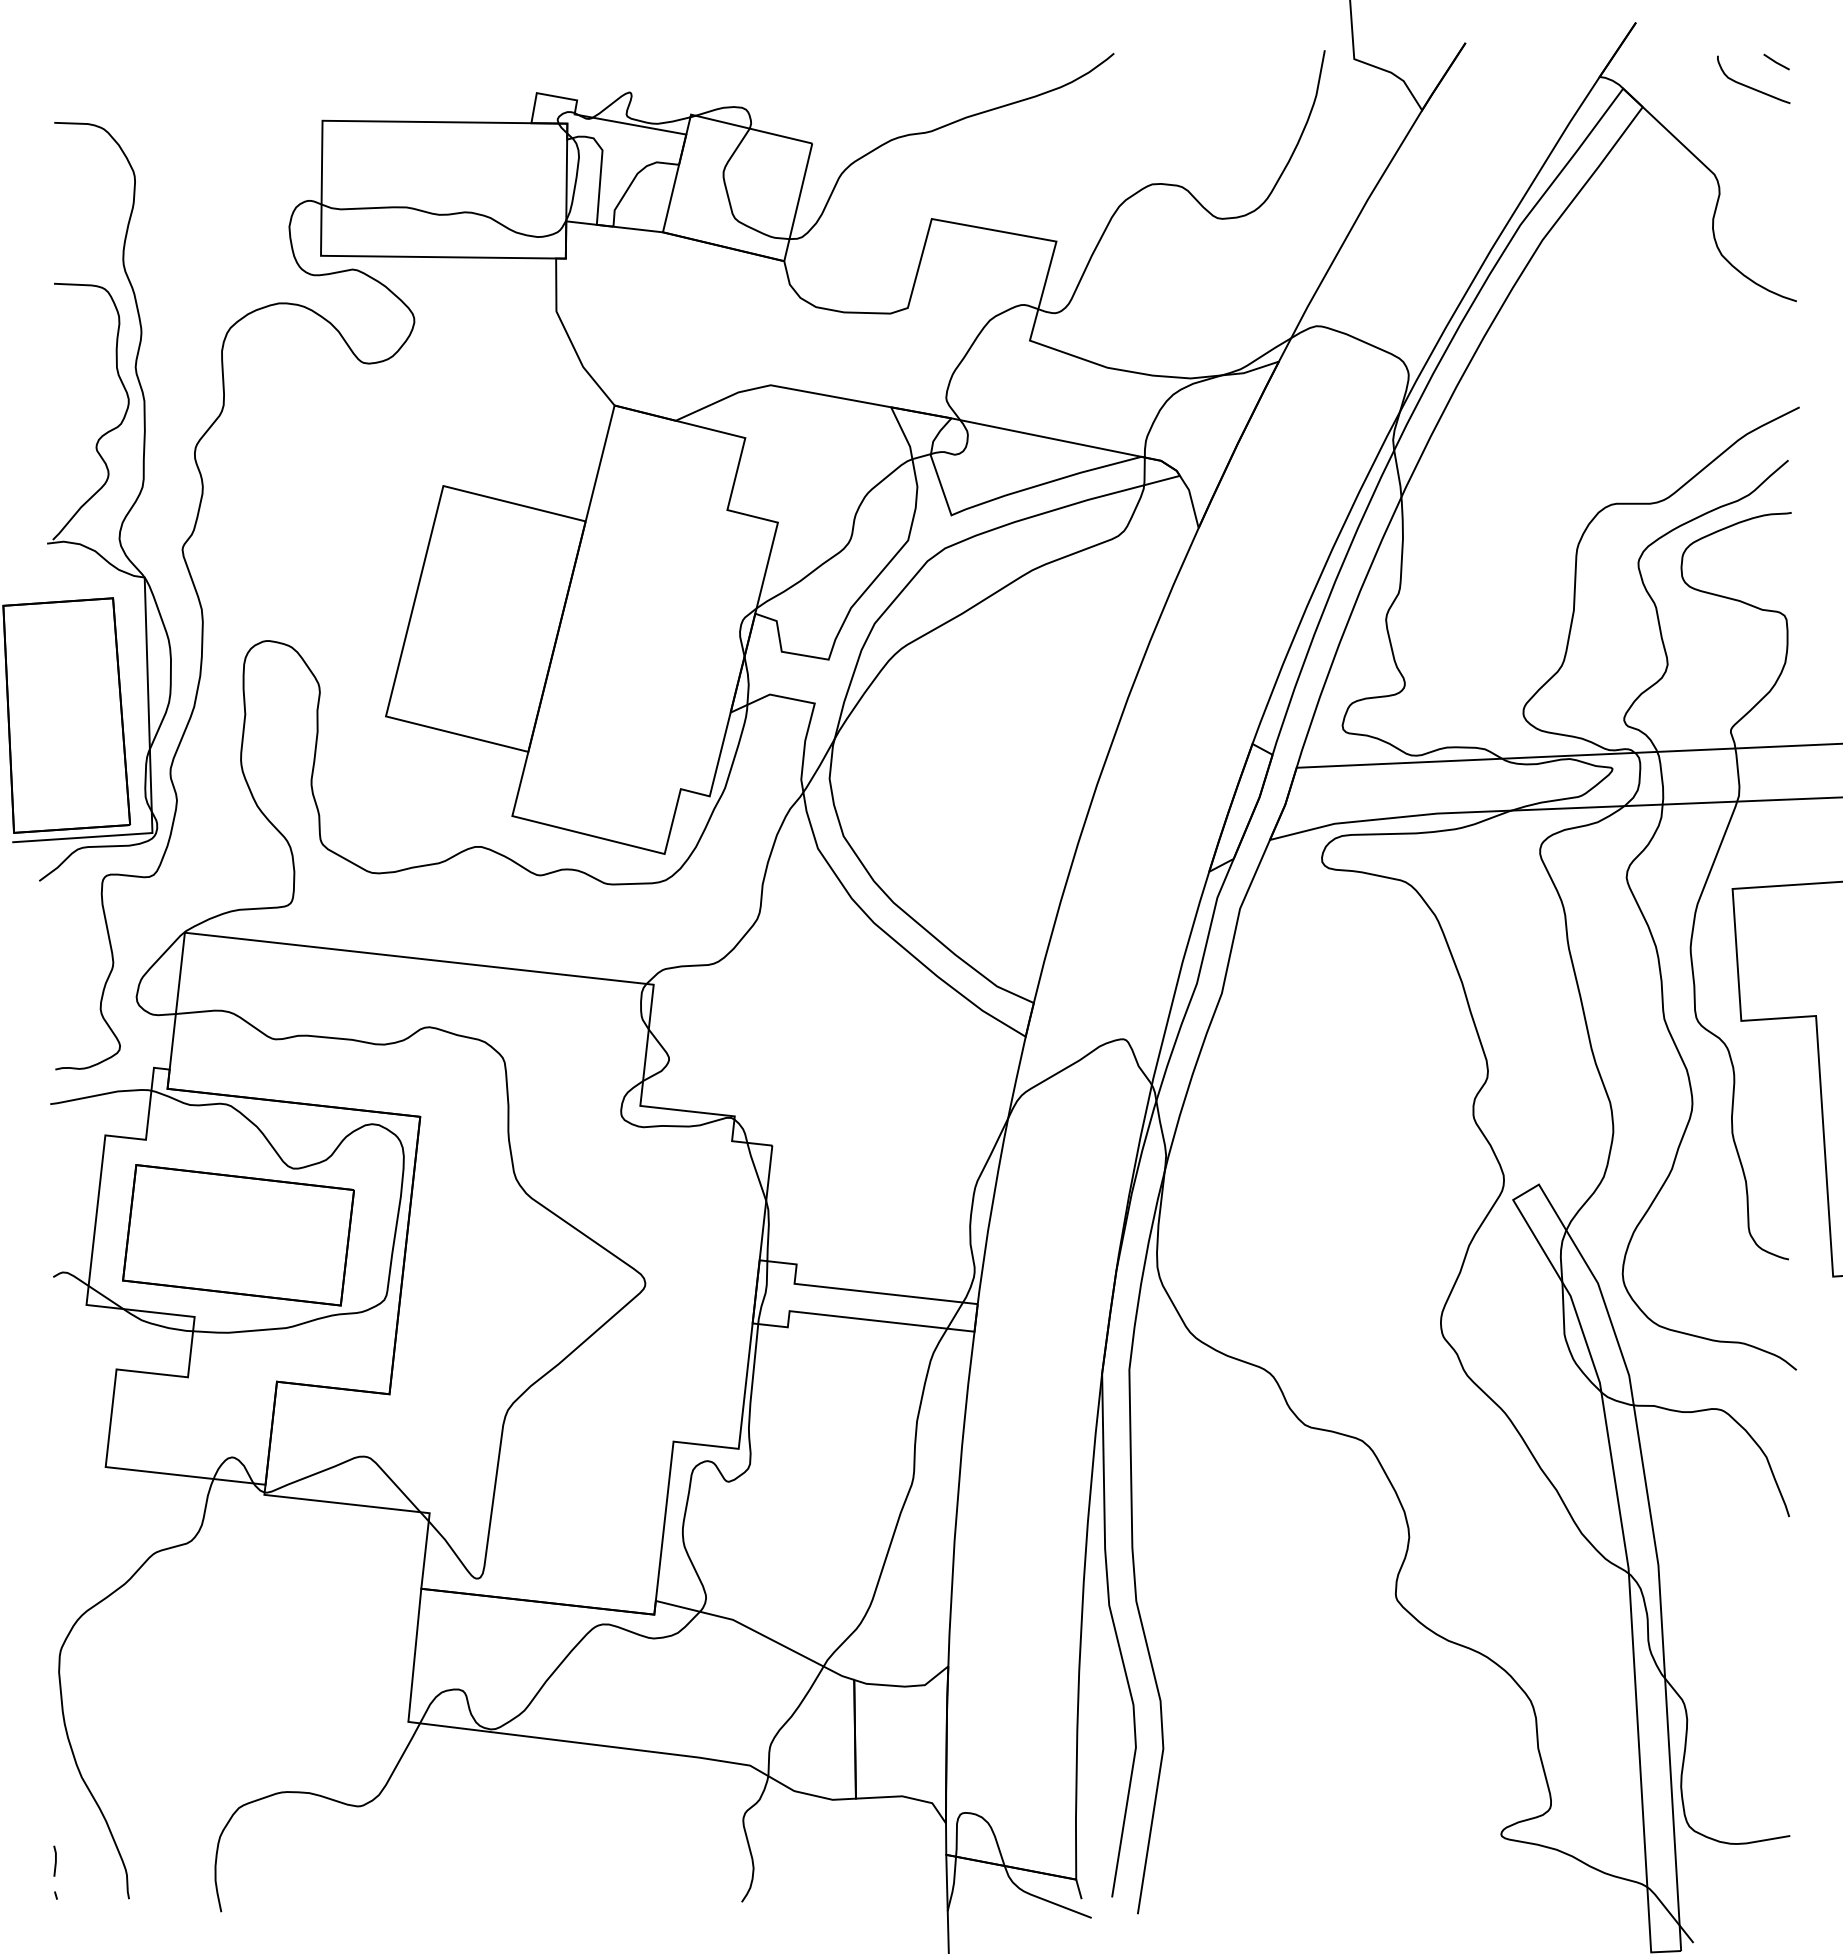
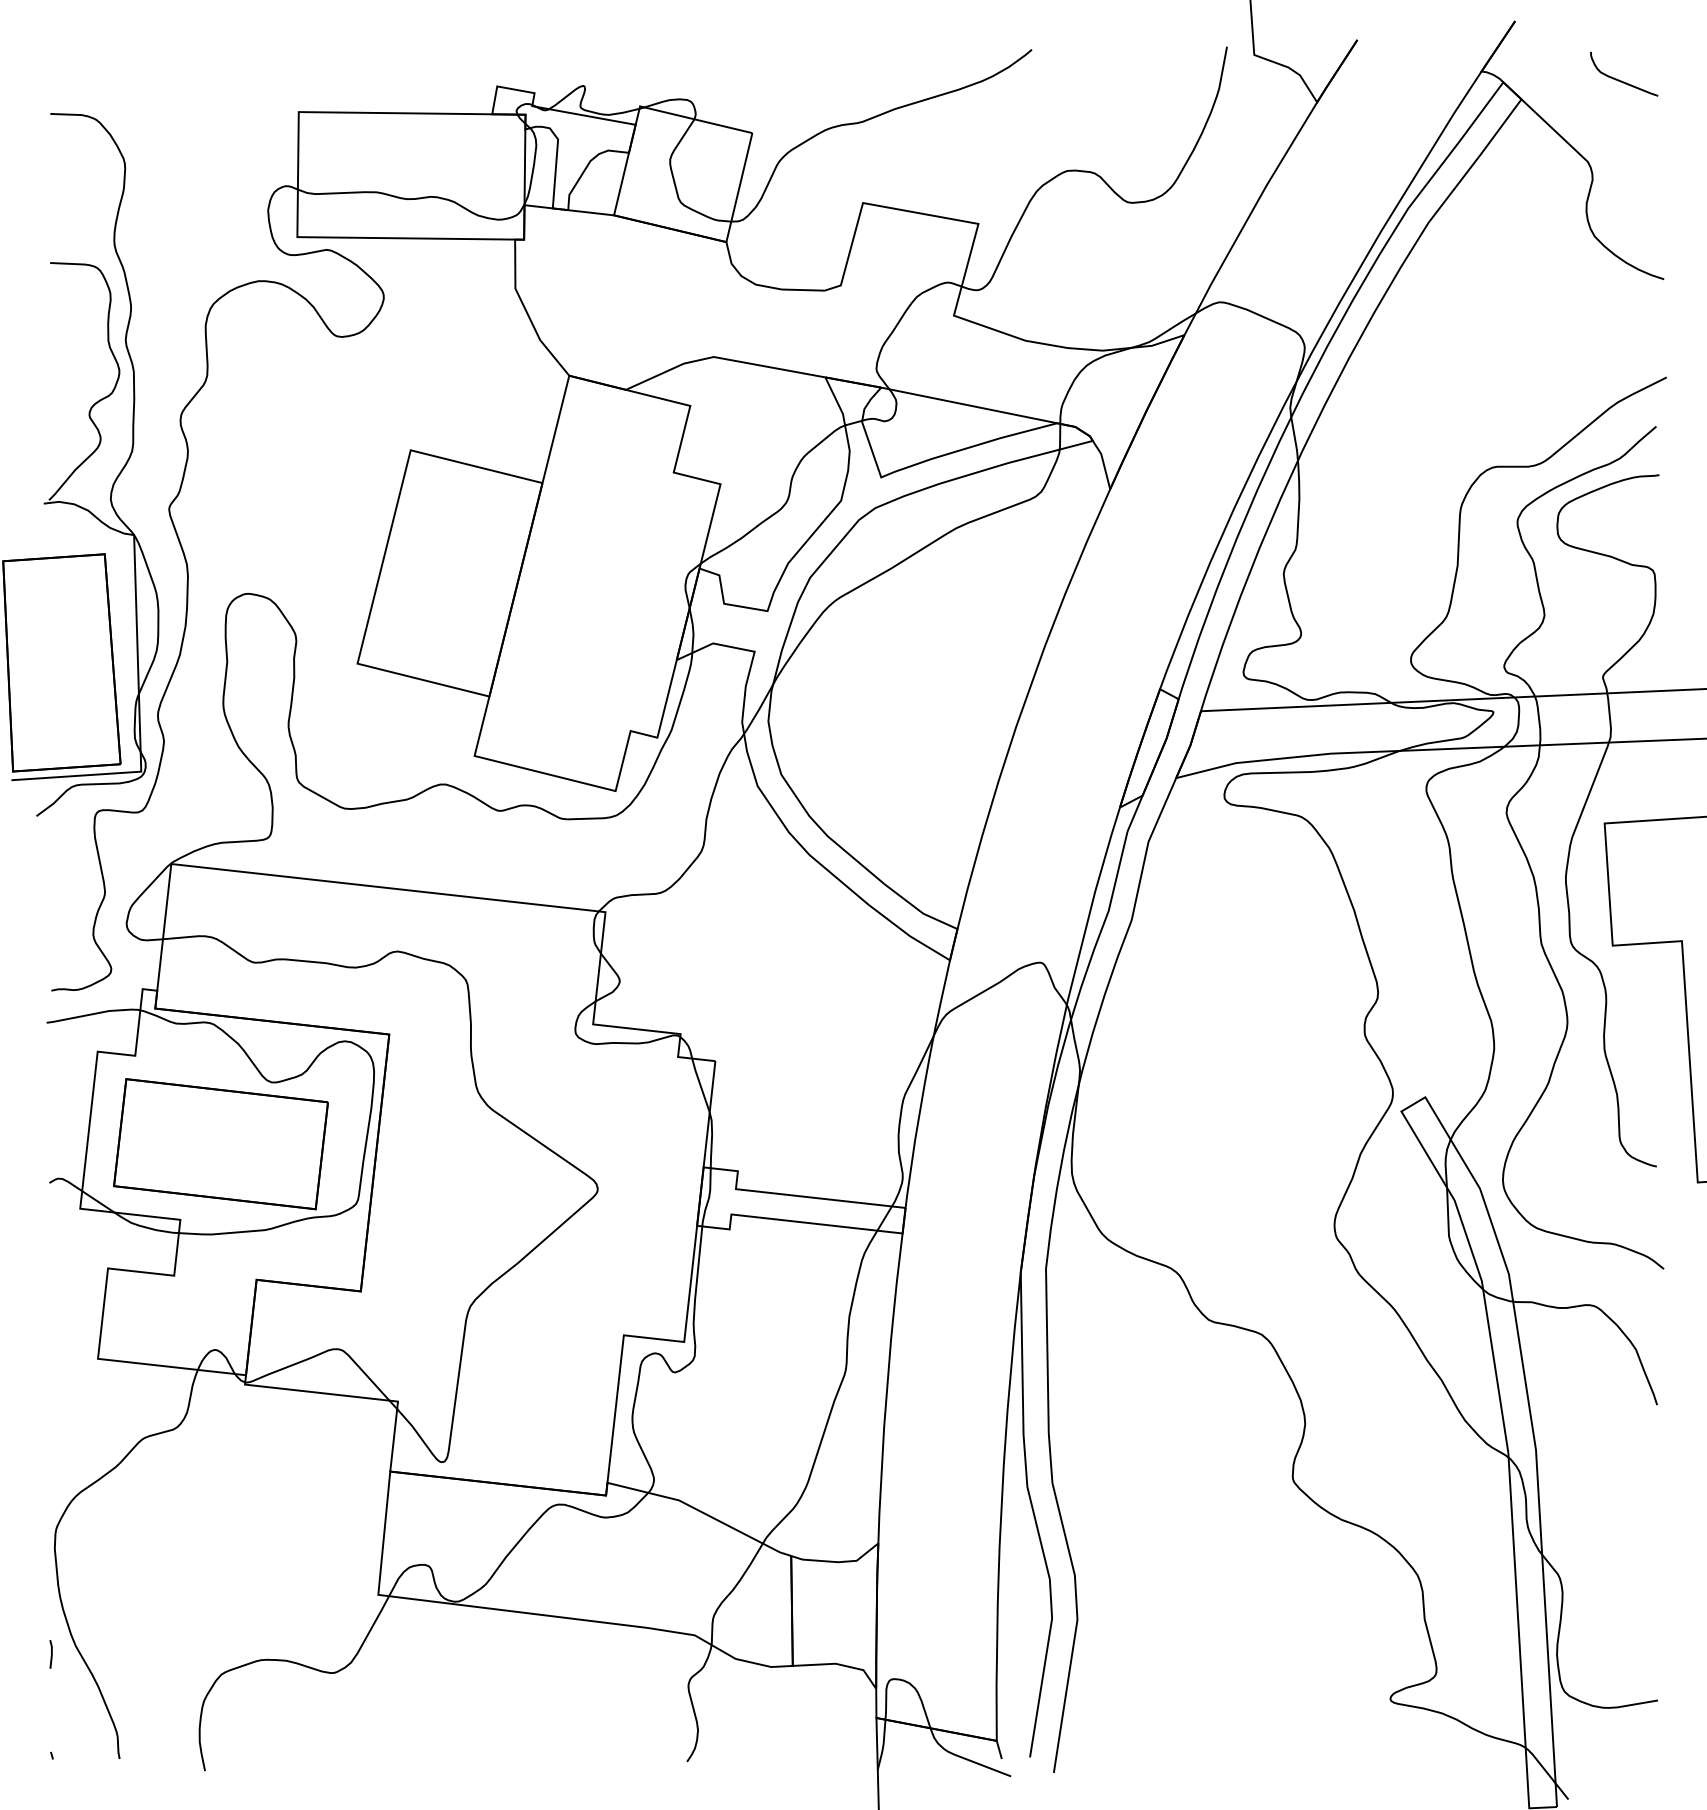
line: (1776, 61) -> (1645, 57), removed
line: (55, 1860) -> (51, 1653), moved

